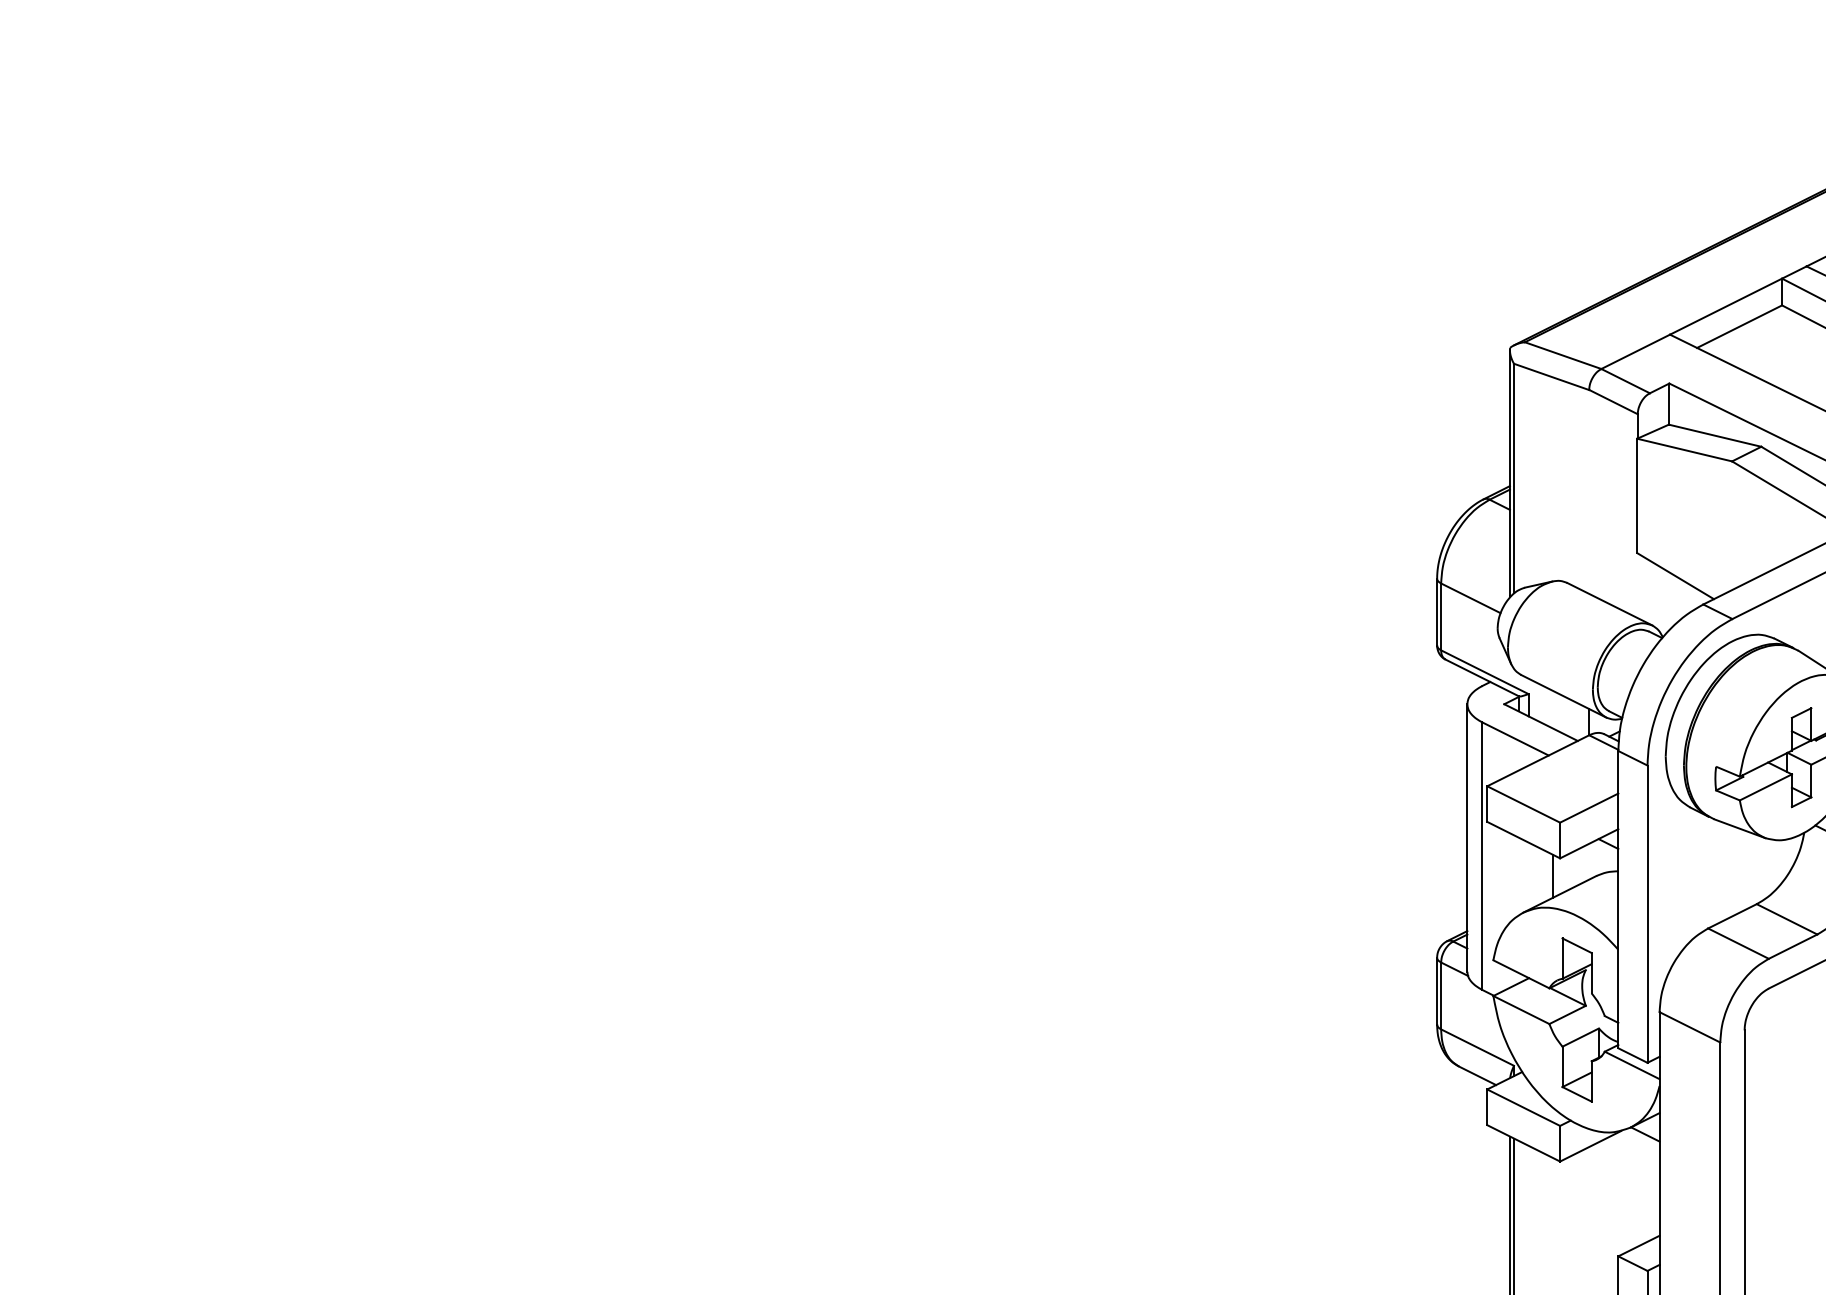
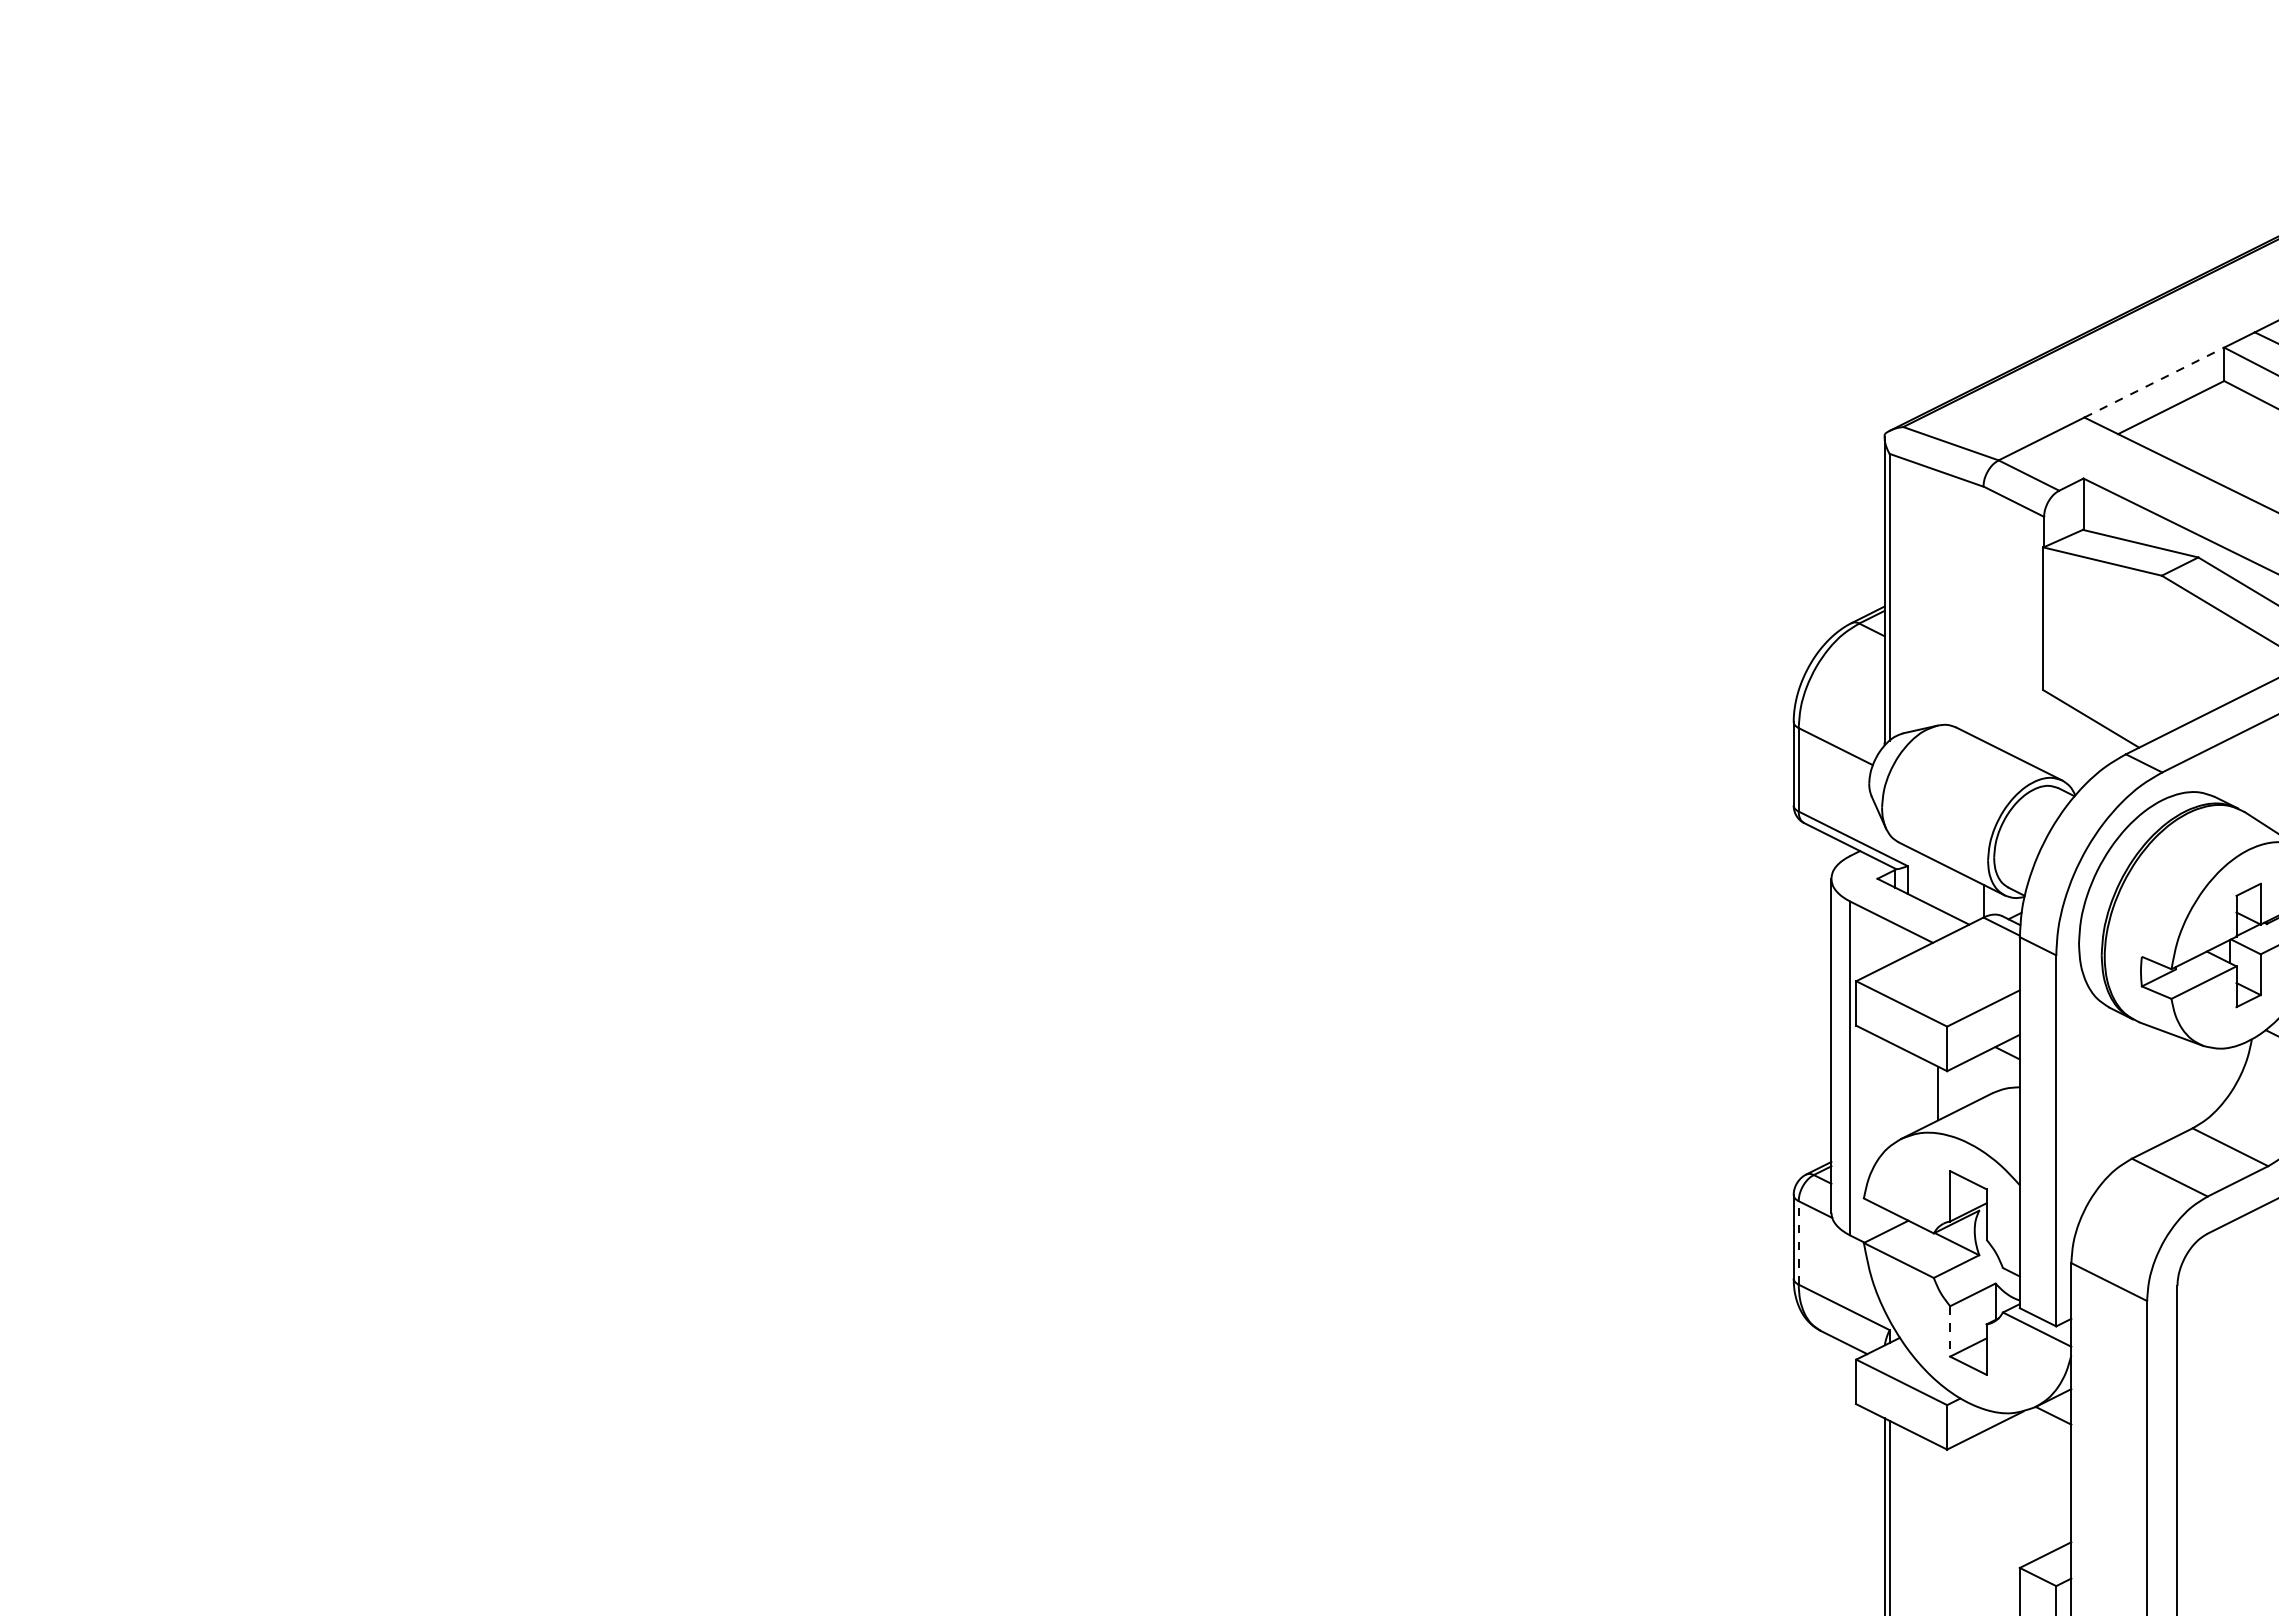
line: (1726, 306) -> (2154, 382), solid -> dashed
line: (1440, 995) -> (1798, 1242), solid -> dashed
line: (1562, 1066) -> (1950, 1331), solid -> dashed

